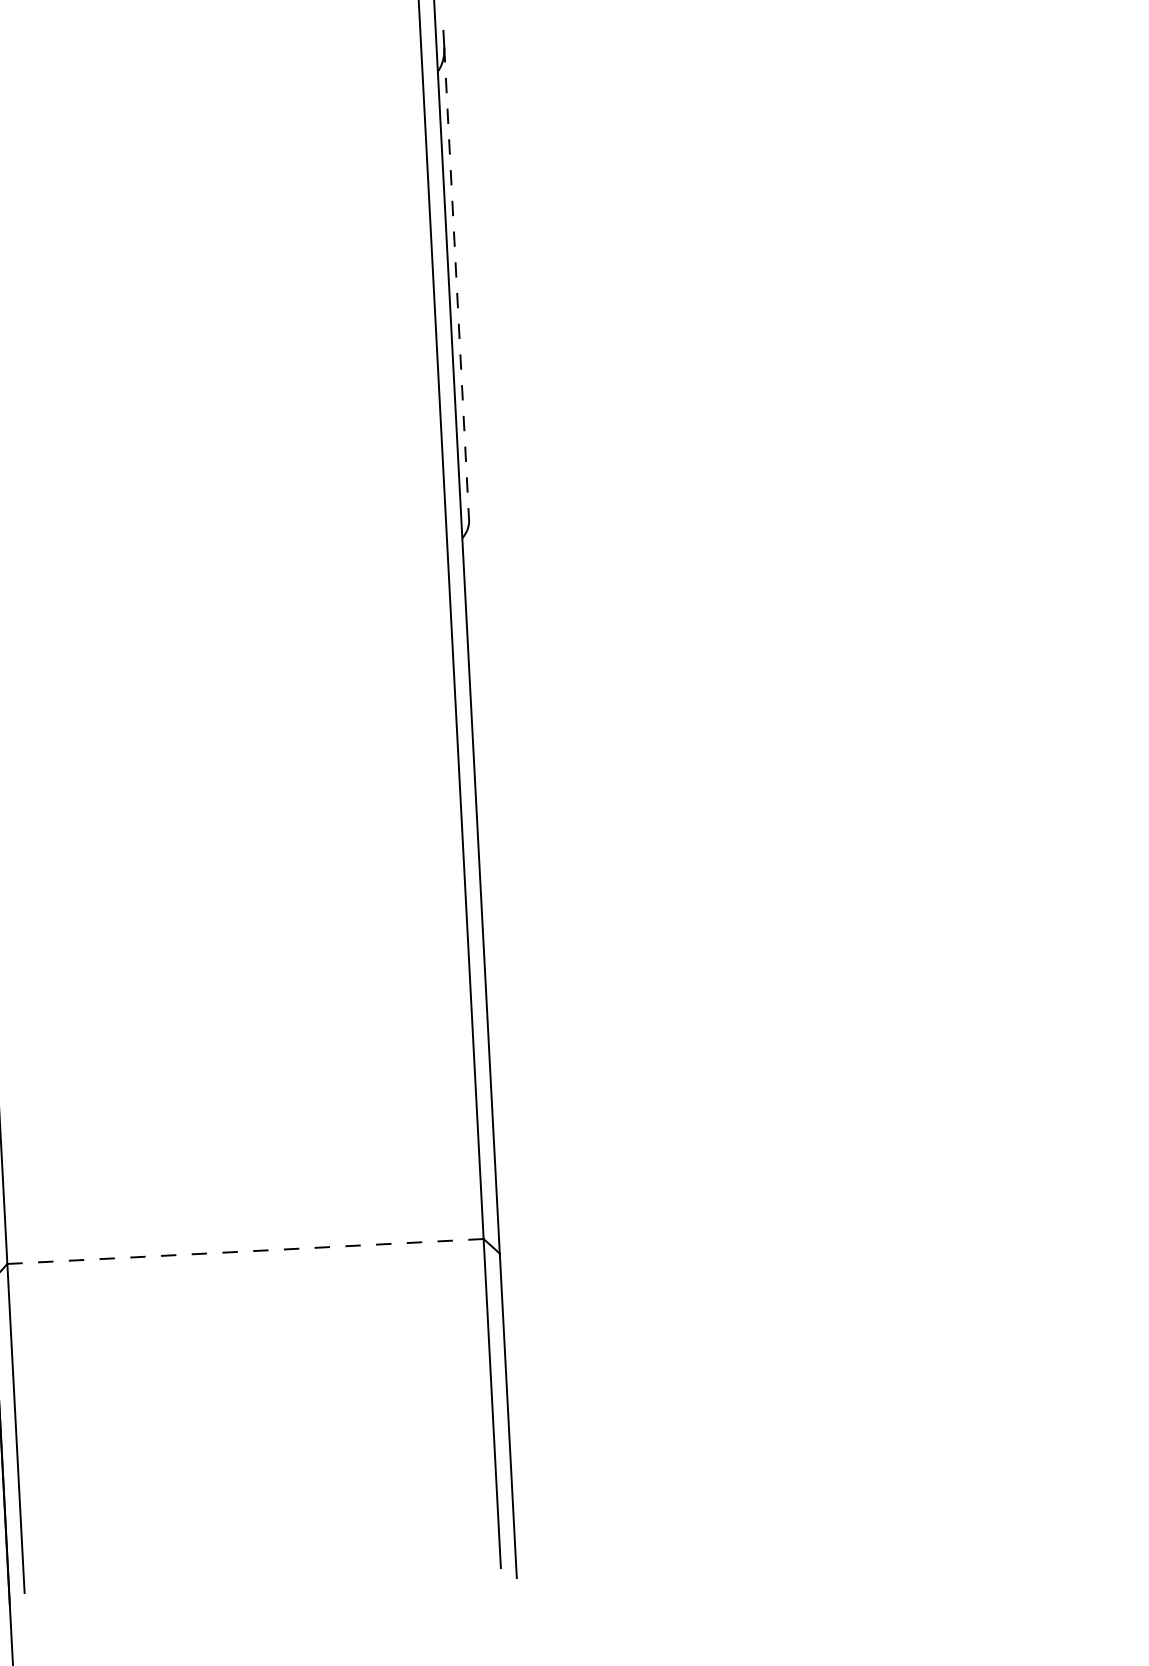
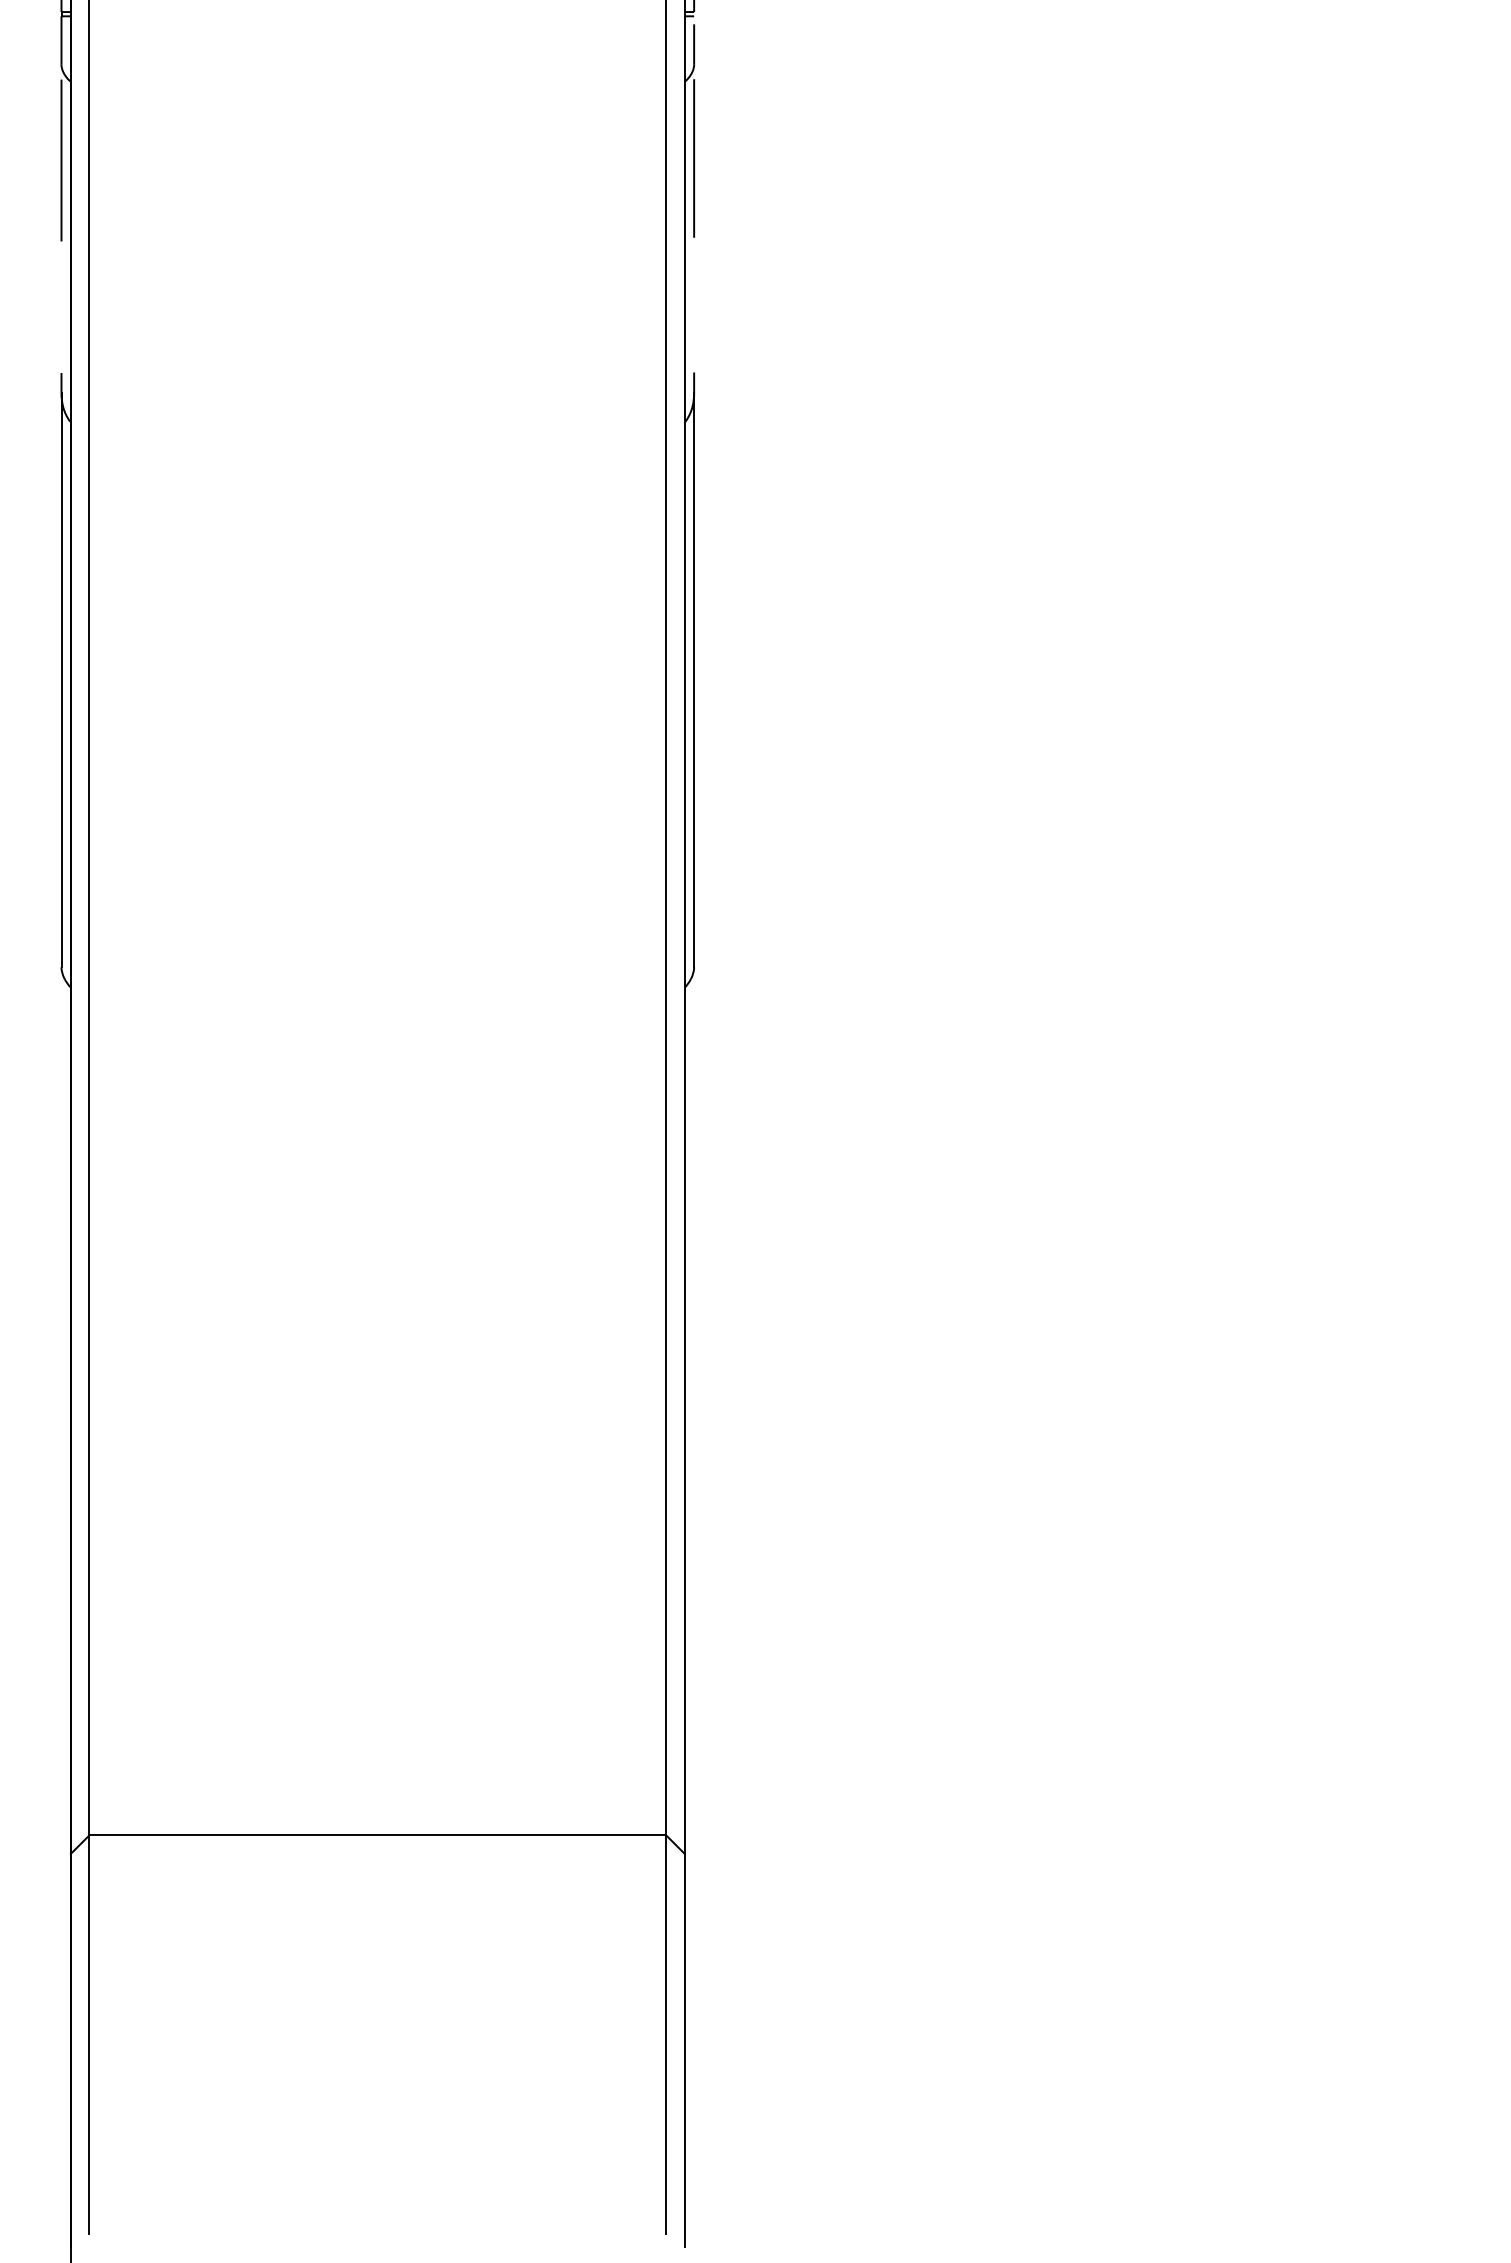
line: (457, 284) -> (694, 680), dashed -> solid
line: (245, 1251) -> (377, 1835), dashed -> solid

